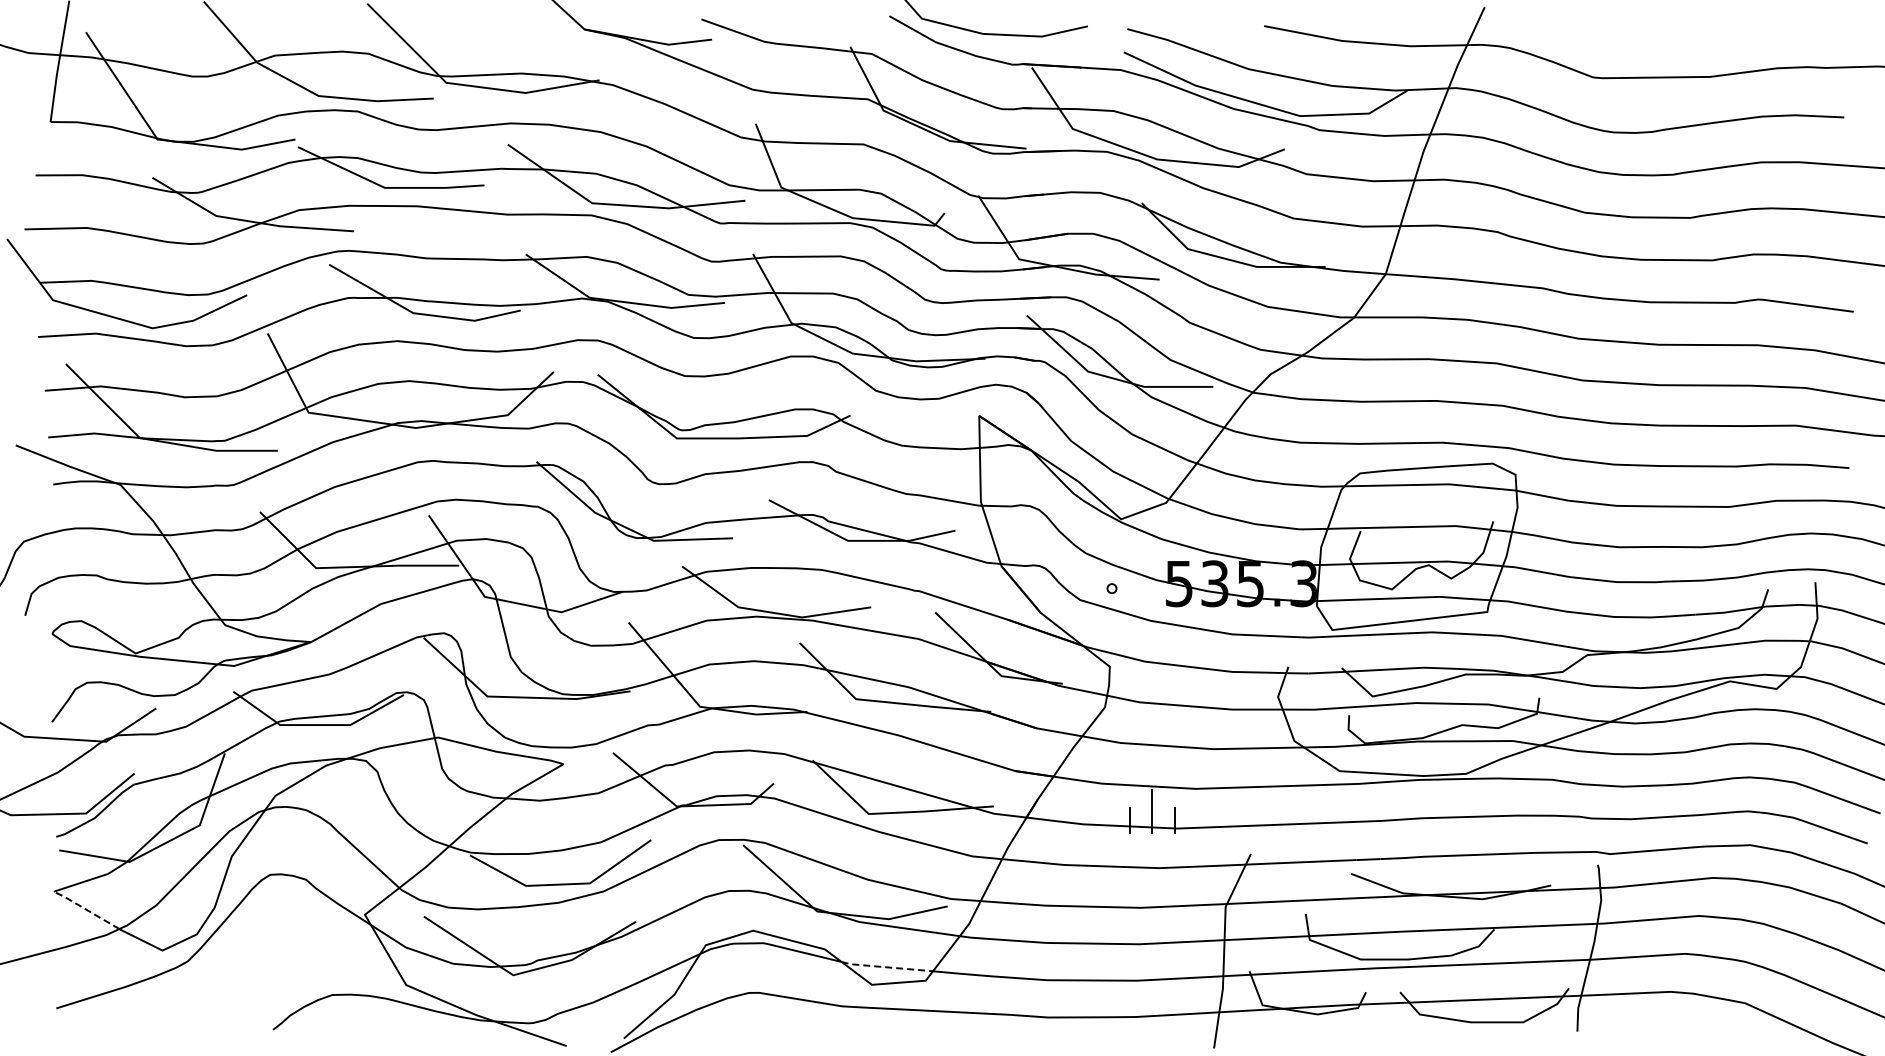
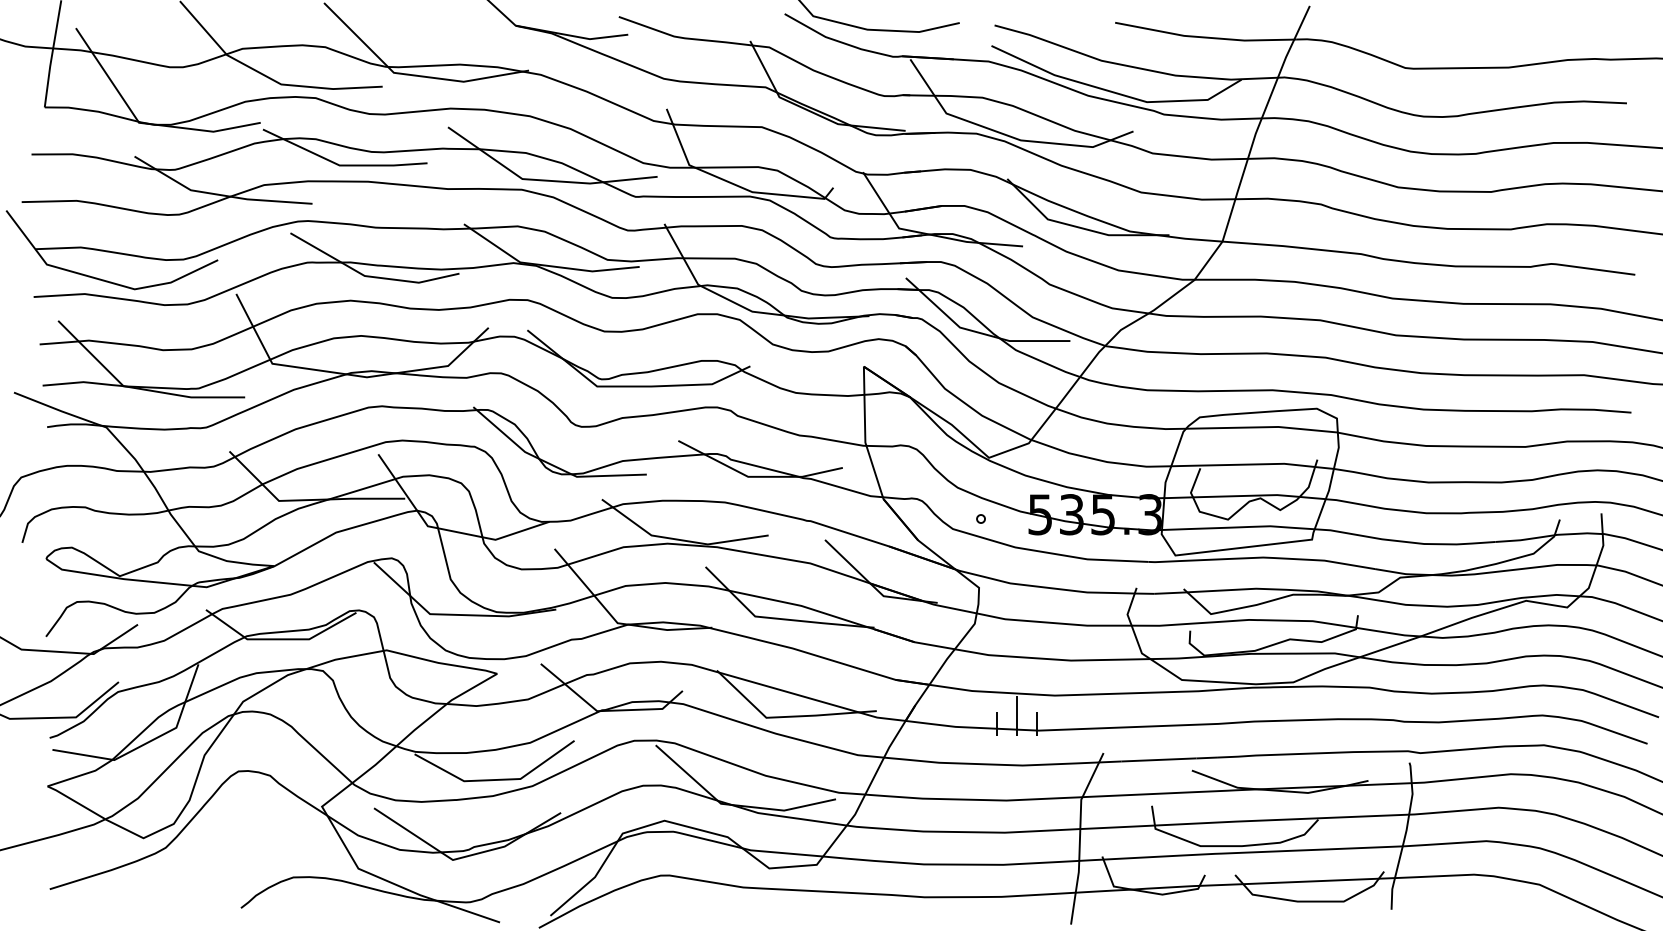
line: (85, 909) -> (75, 802), dashed -> solid
line: (886, 967) -> (782, 853), dashed -> solid

